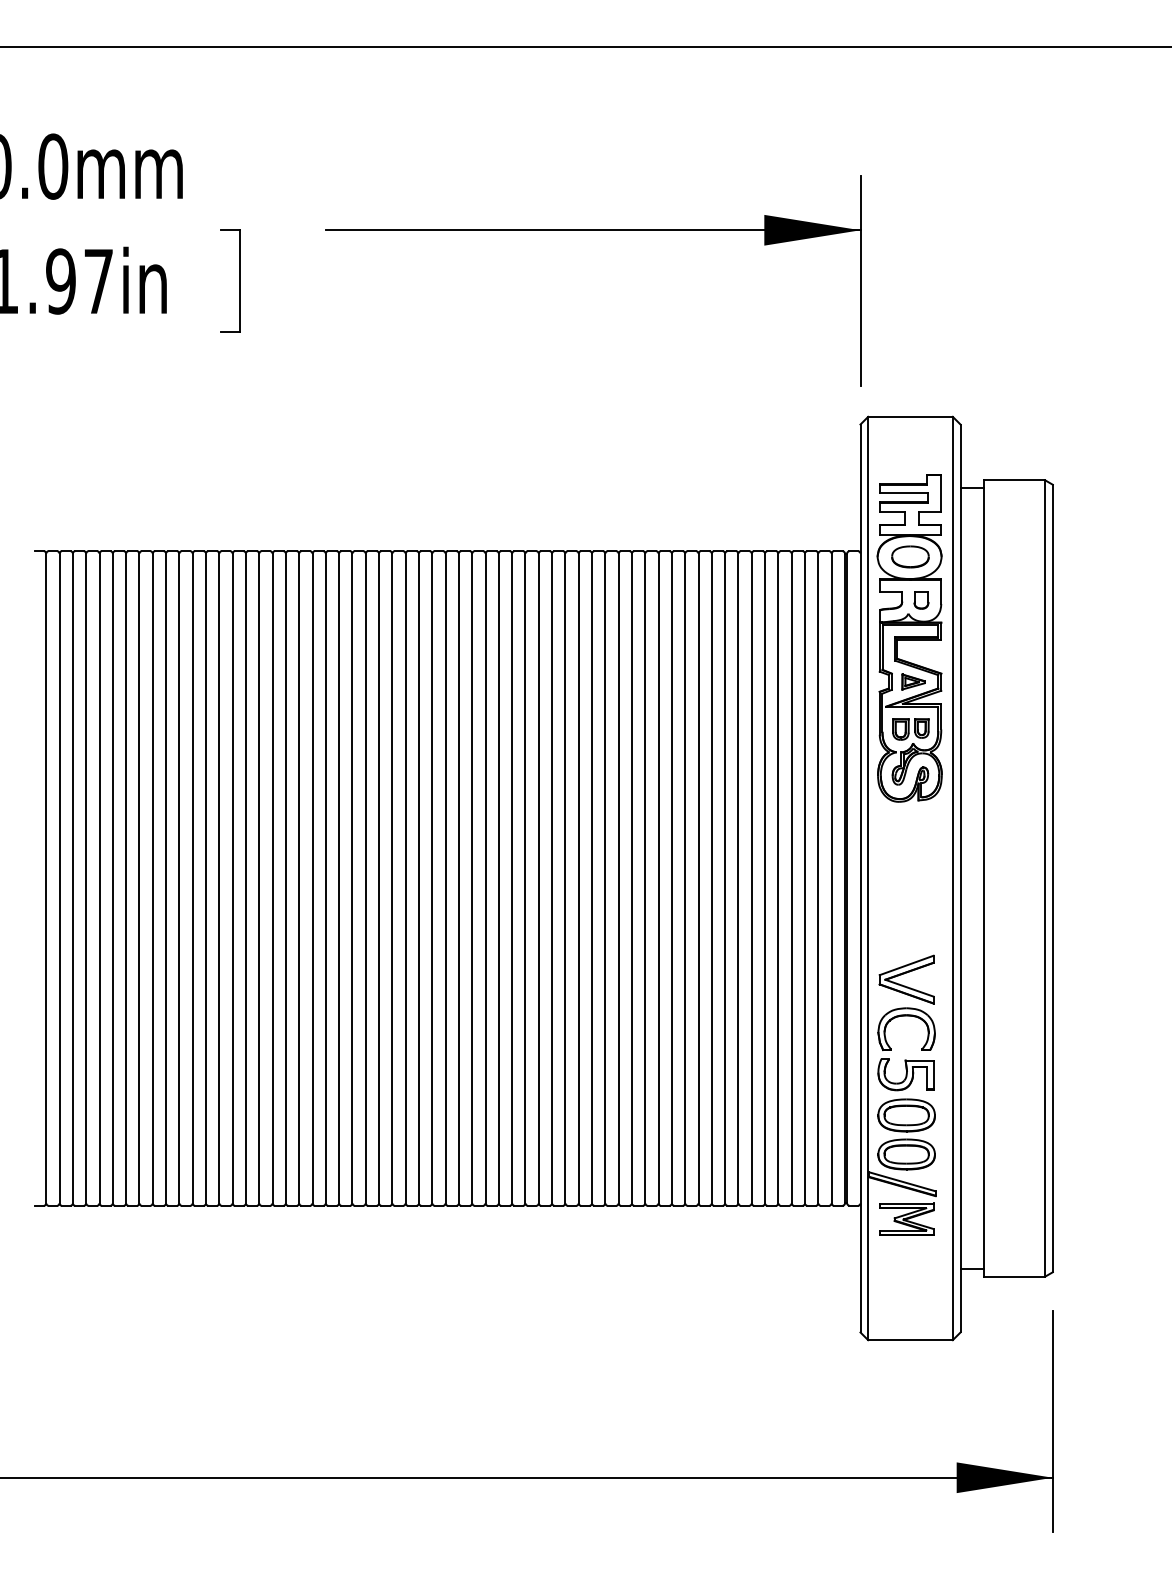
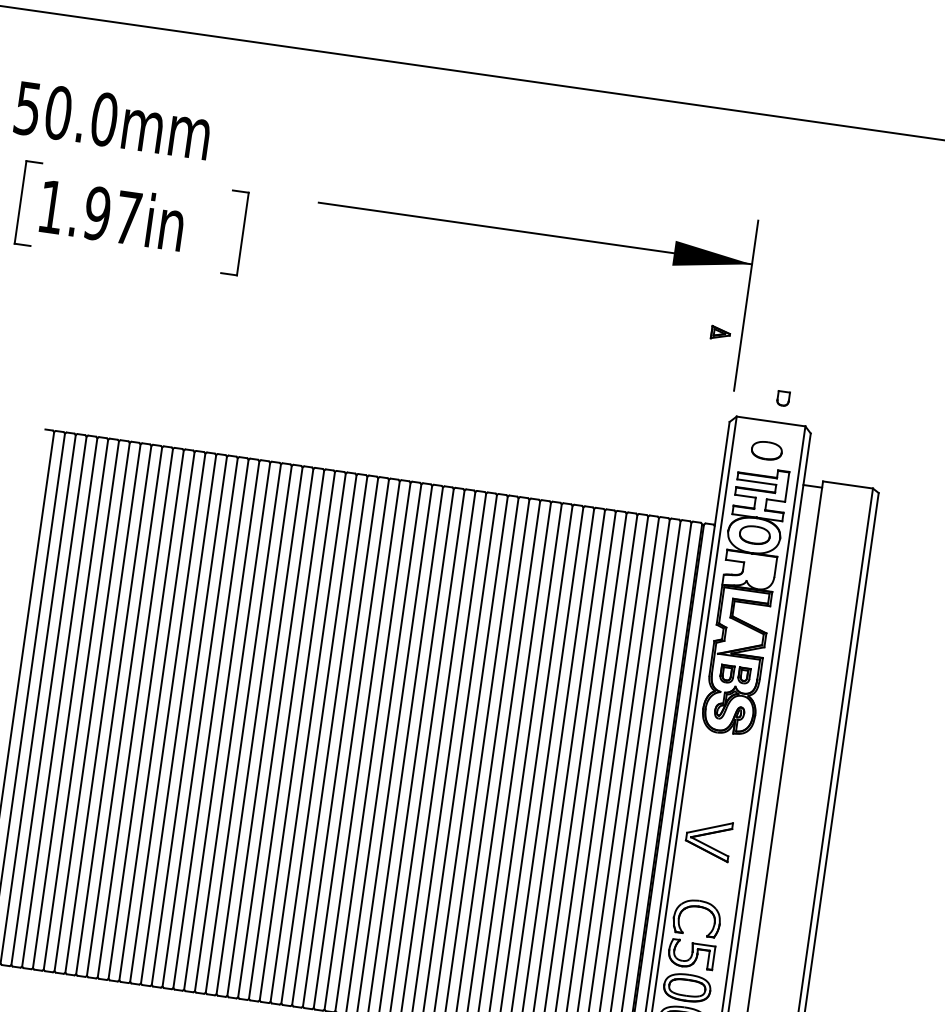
part: (910, 452) -> (766, 450), added
part: (921, 600) -> (783, 398), moved
part: (913, 681) -> (720, 332), moved
part: (906, 979) -> (708, 839), moved

